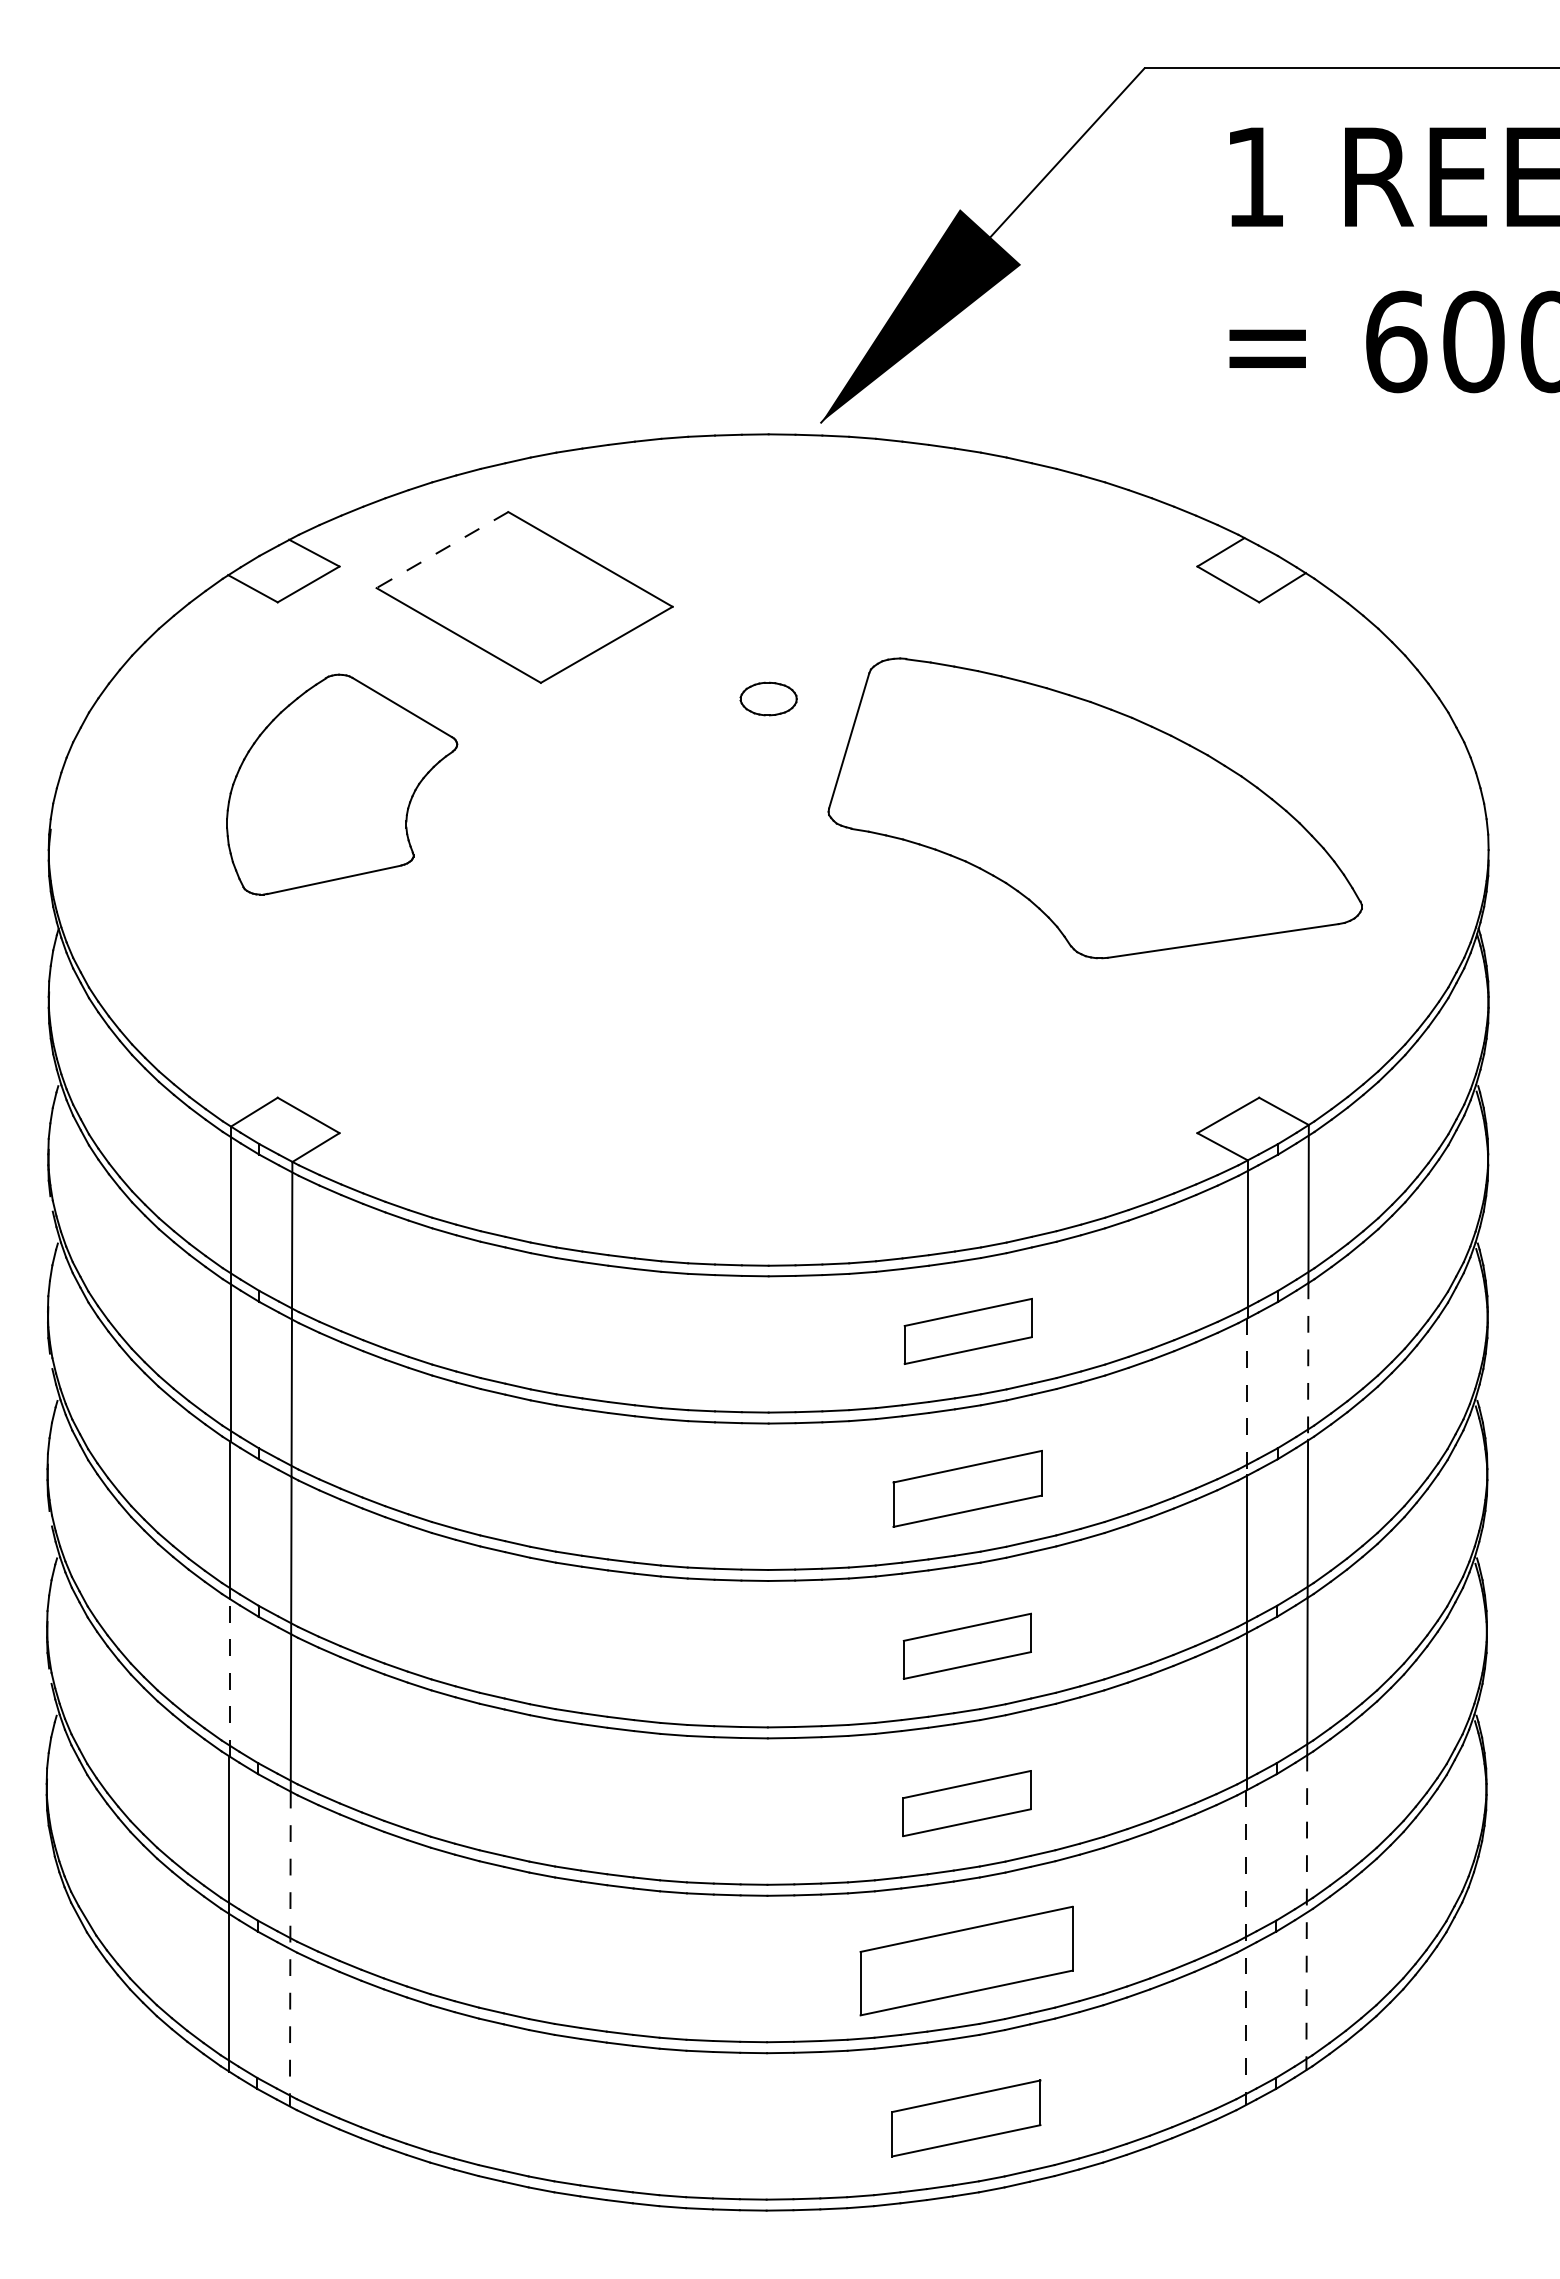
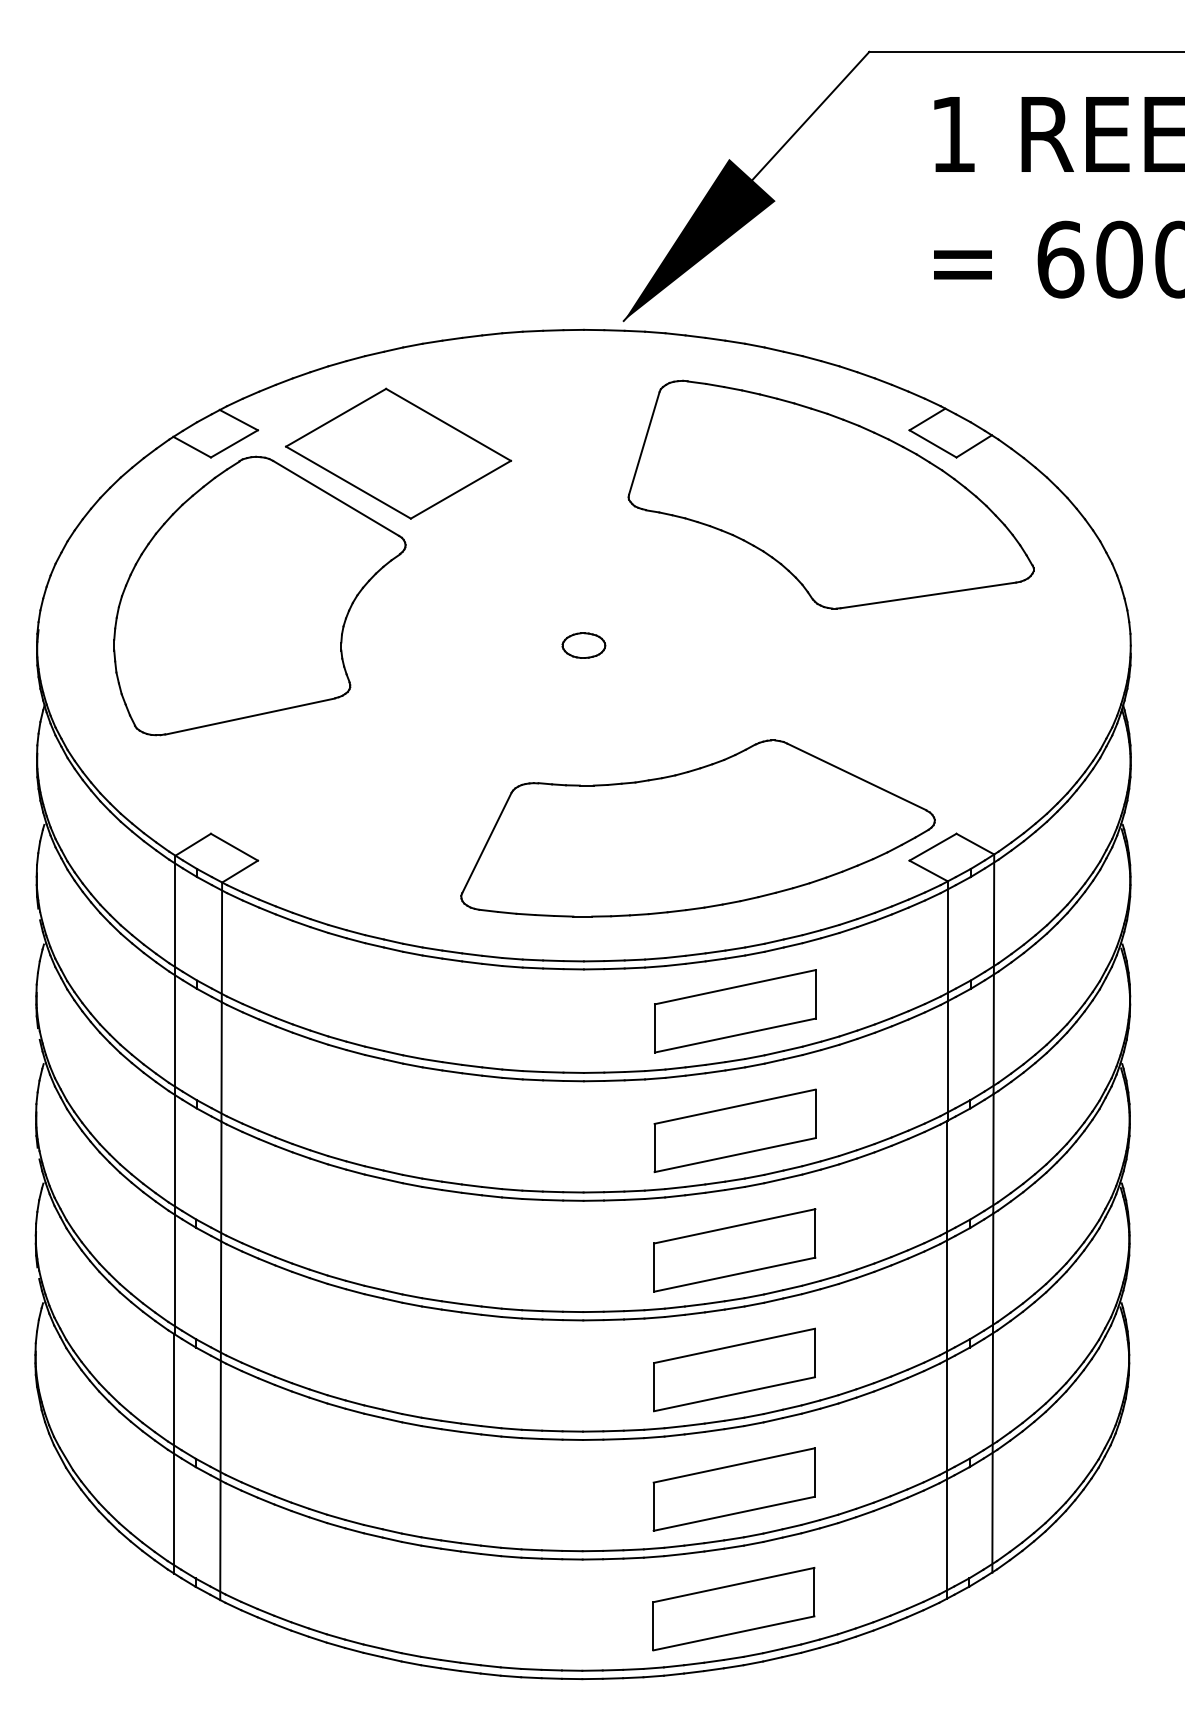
line: (442, 550) -> (336, 418), dashed -> solid
part: (768, 698) -> (583, 645), moved
part: (341, 784) -> (259, 595), size x1.67
part: (1094, 808) -> (830, 494), moved
part: (918, 1090) -> (697, 828), added
part: (968, 1331) -> (735, 1011), size x1.67
line: (1308, 1361) -> (993, 1034), dashed -> solid
line: (1247, 1396) -> (947, 1060), dashed -> solid
part: (967, 1488) -> (734, 1130), size x1.43
part: (967, 1646) -> (734, 1250), size x1.67
line: (229, 1677) -> (174, 1274), dashed -> solid
part: (966, 1803) -> (734, 1369), size x1.67
line: (1306, 1912) -> (992, 1452), dashed -> solid
line: (1246, 1948) -> (946, 1480), dashed -> solid
line: (290, 1949) -> (220, 1480), dashed -> solid
part: (966, 2118) -> (734, 1609), size x1.43

